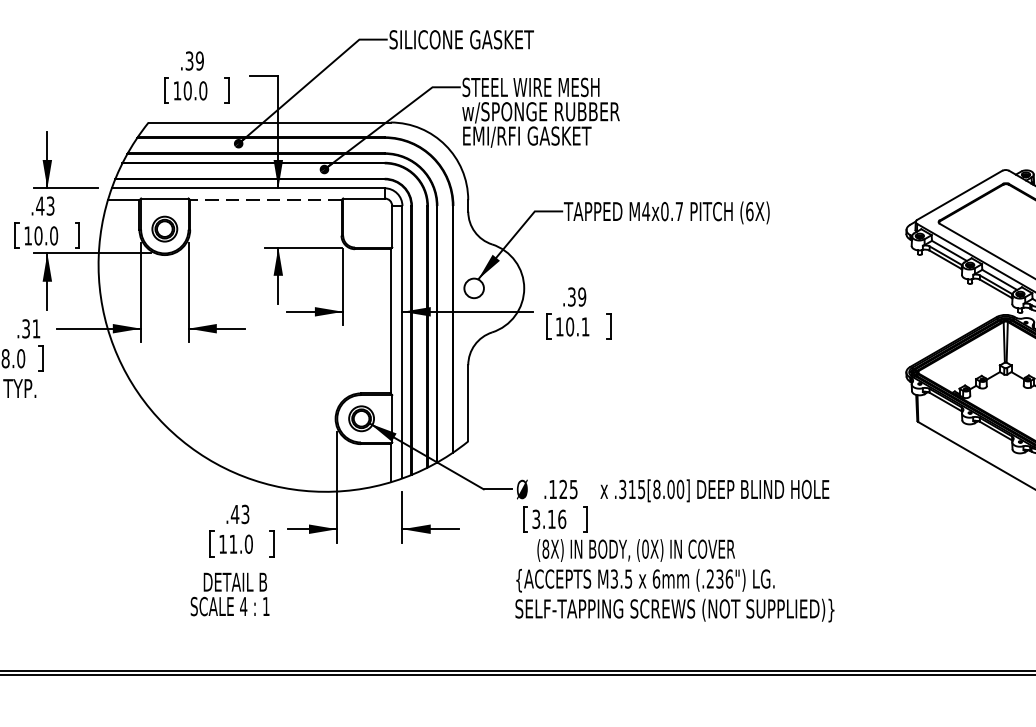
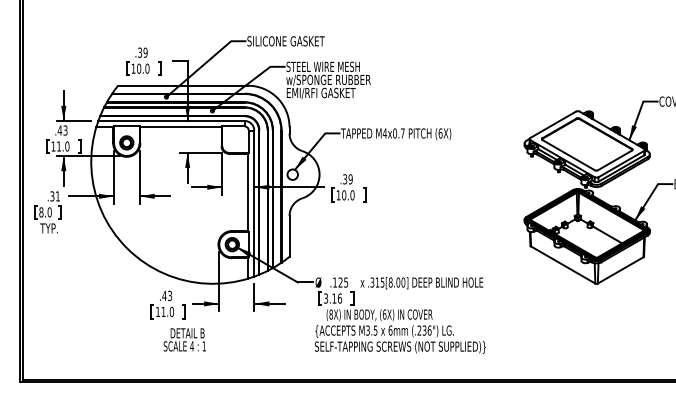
line: (266, 200) -> (181, 127), dashed -> solid
text: (37, 235) -> (58, 146), 10.0 -> 11.0
text: (585, 327) -> (352, 195), 10.1 -> 10.0
text: (645, 549) -> (384, 314), (0X) -> (6X)
text: (229, 593) -> (184, 339), moved

